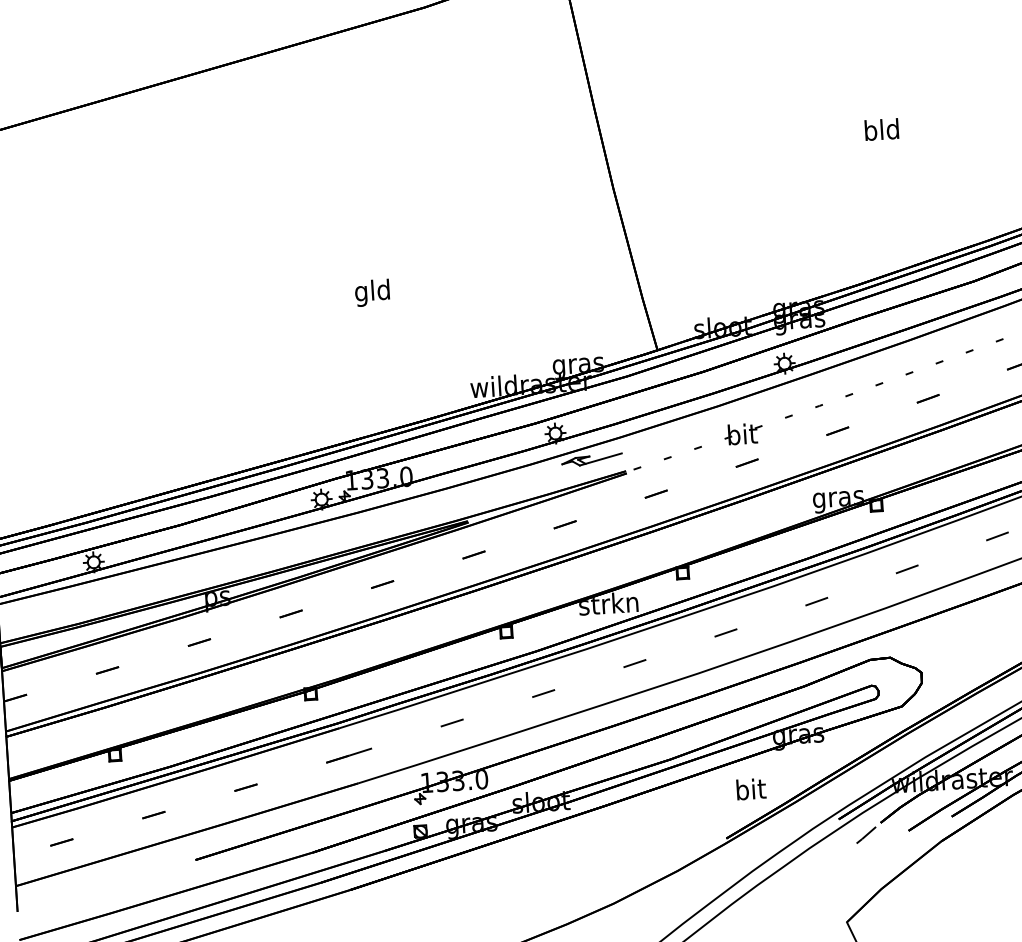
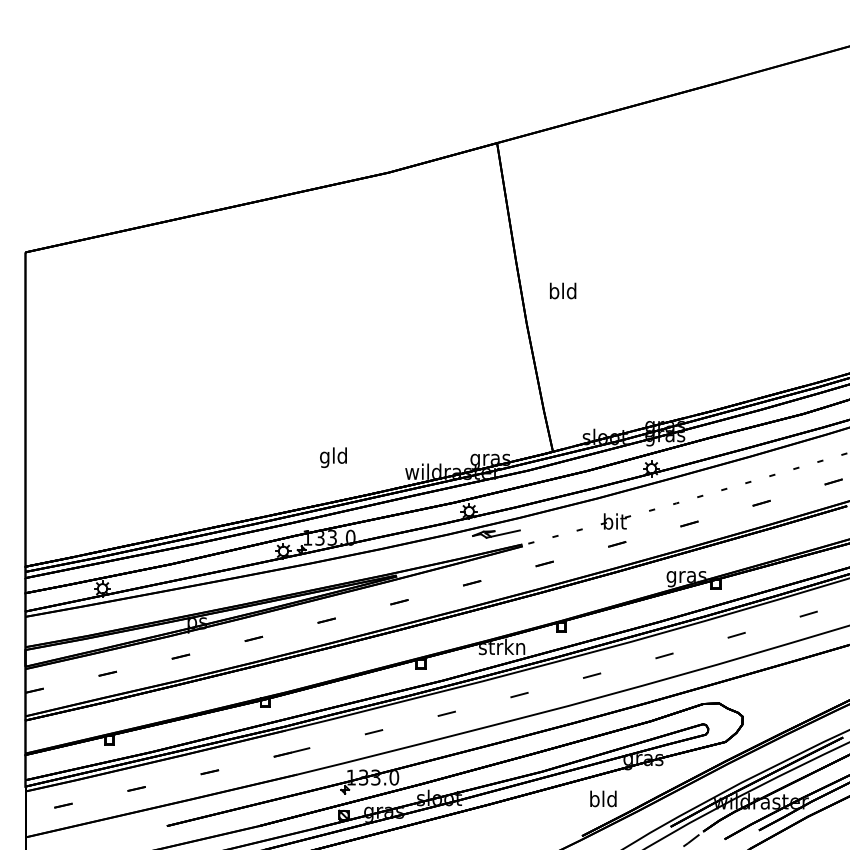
text: (882, 128) -> (563, 290), moved
text: (372, 292) -> (333, 457), moved
text: (750, 788) -> (603, 798), bit -> bld

